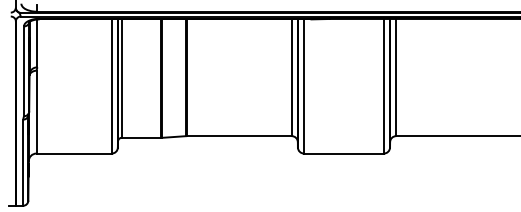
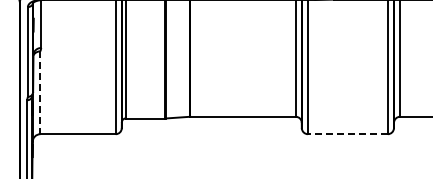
line: (36, 112) -> (40, 93), solid -> dashed
line: (343, 153) -> (347, 134), solid -> dashed

